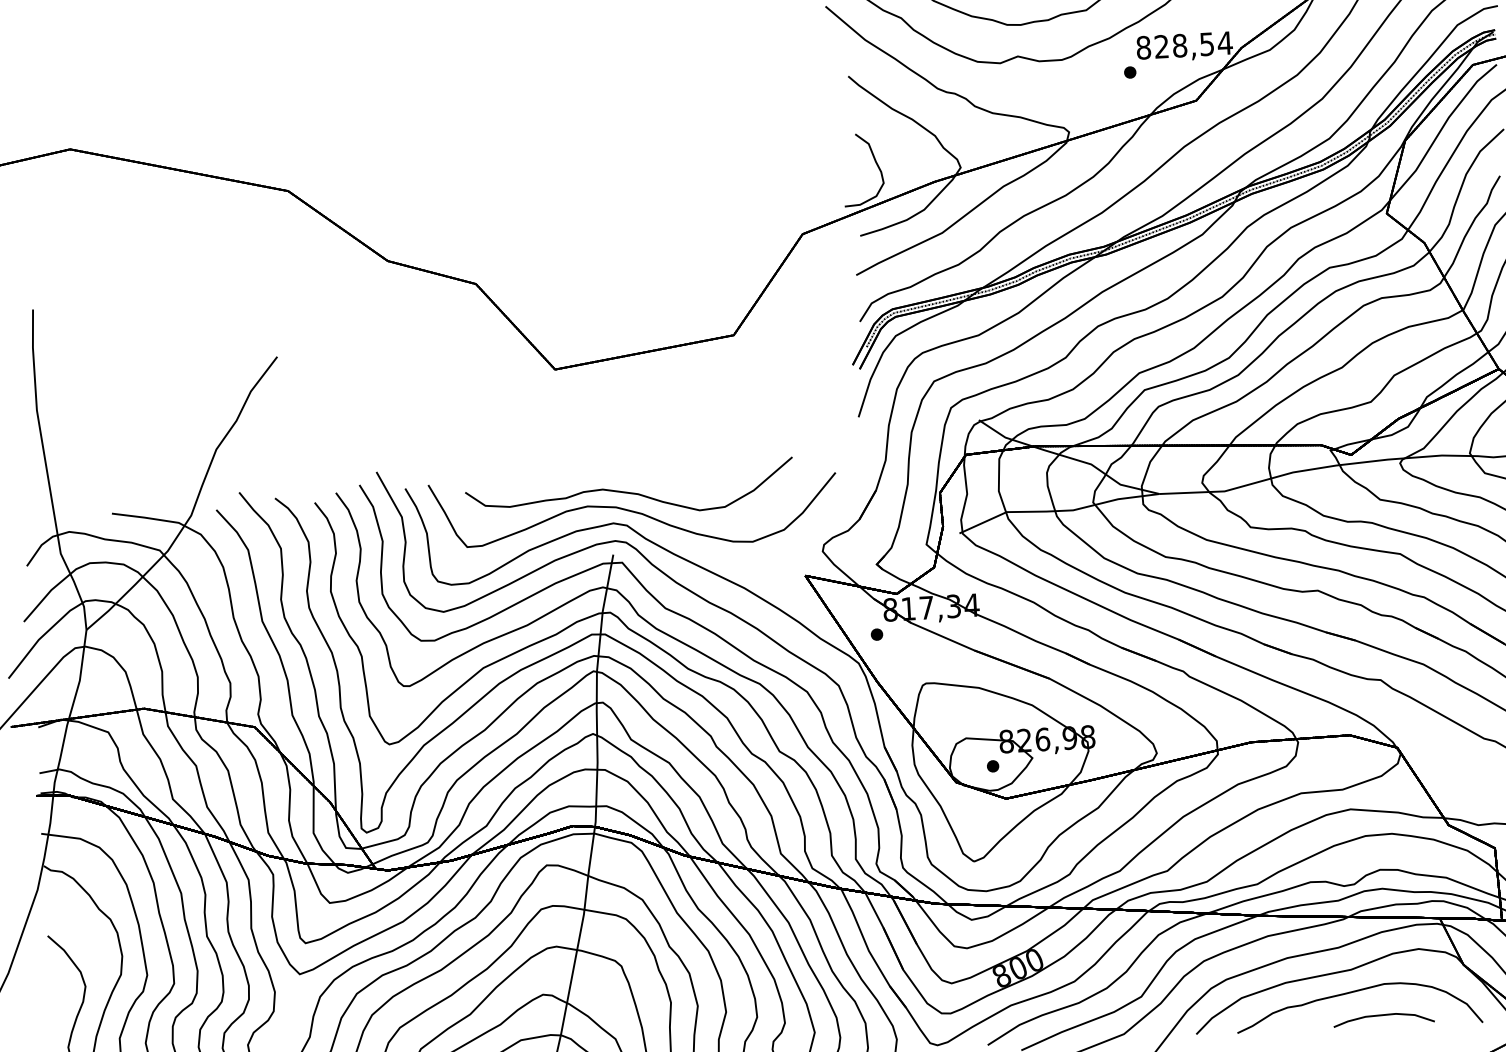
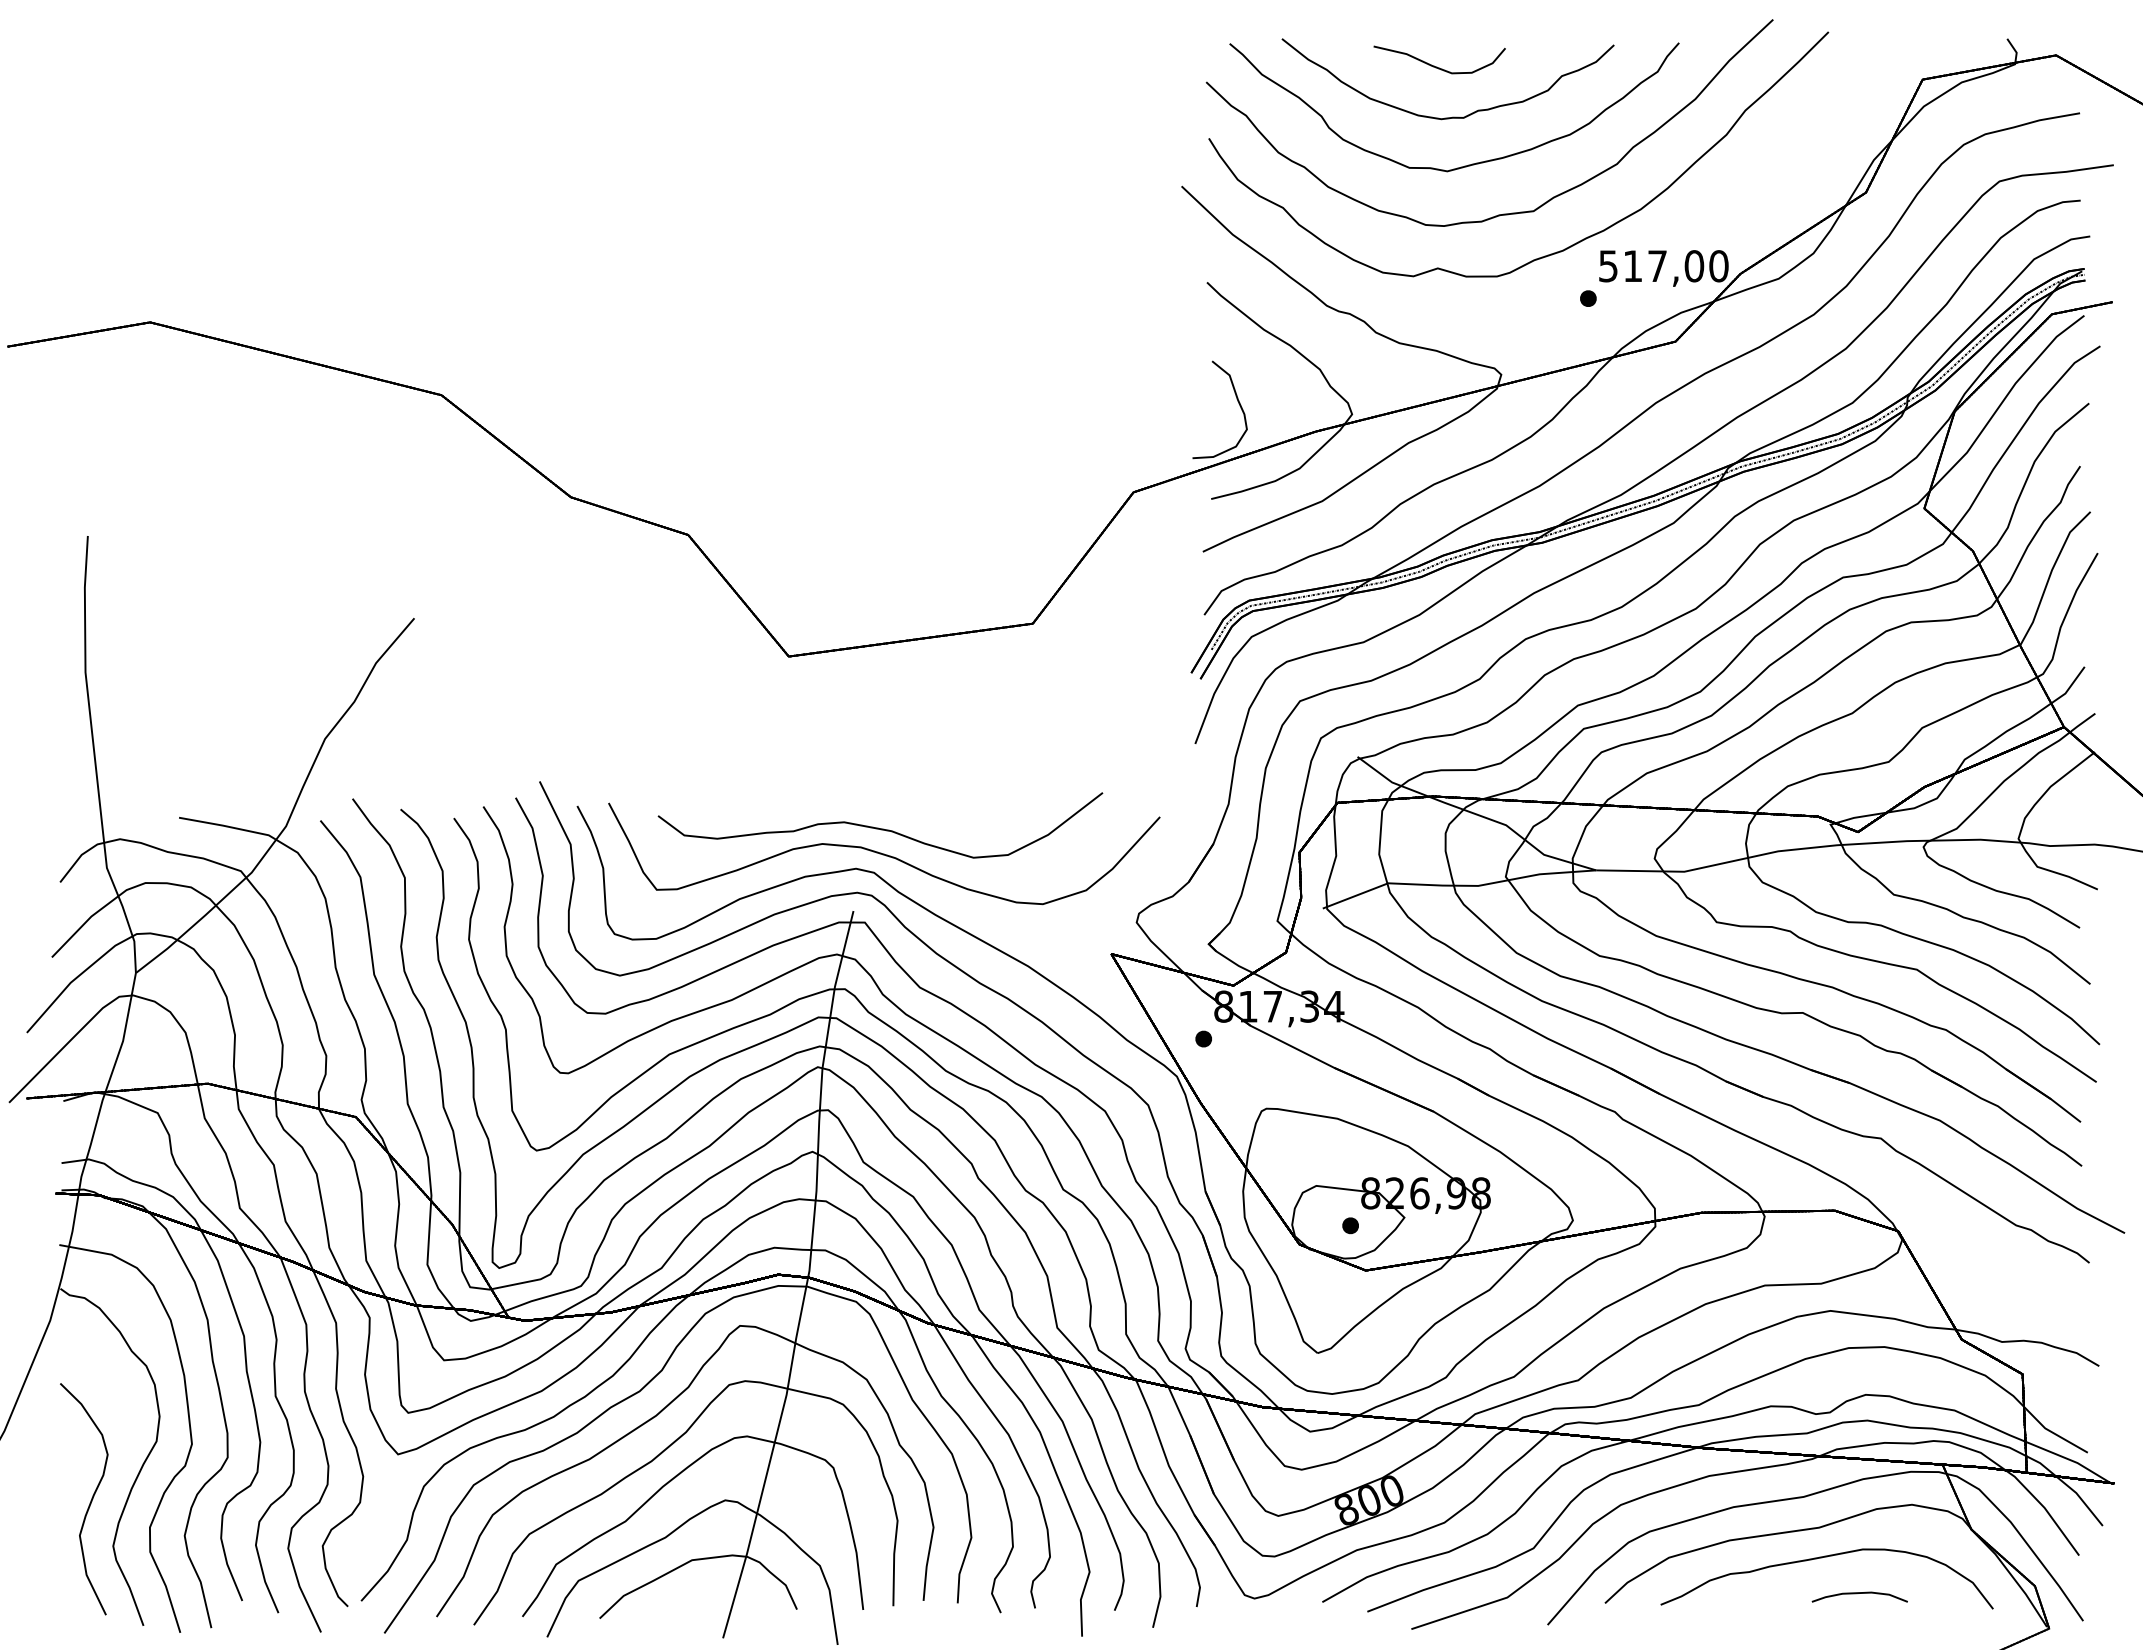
text: (1185, 45) -> (1664, 266), 828,54 -> 517,00
part: (1383, 1018) -> (1859, 1596), size x0.7

